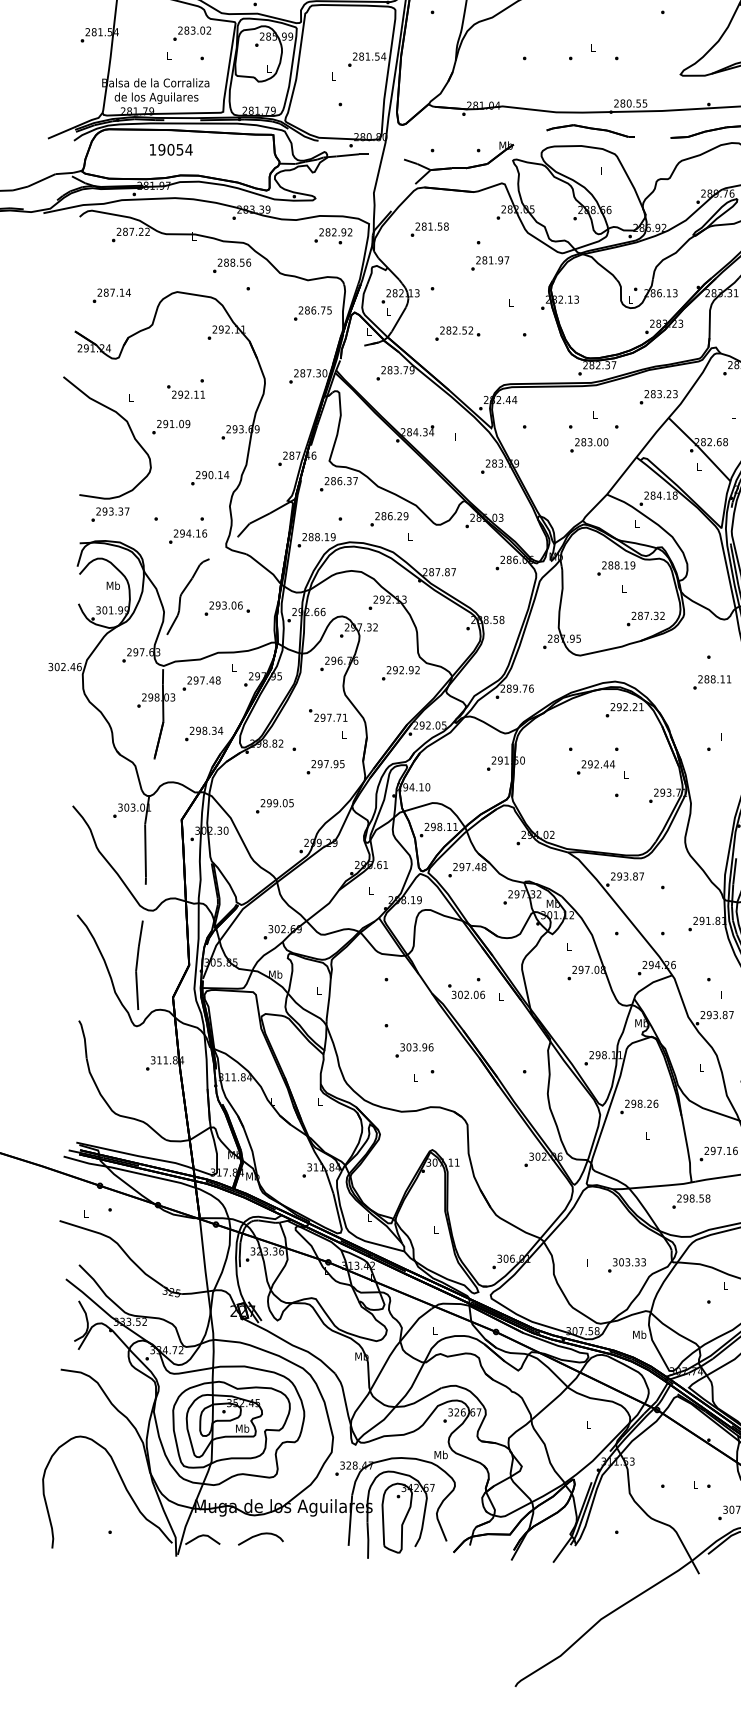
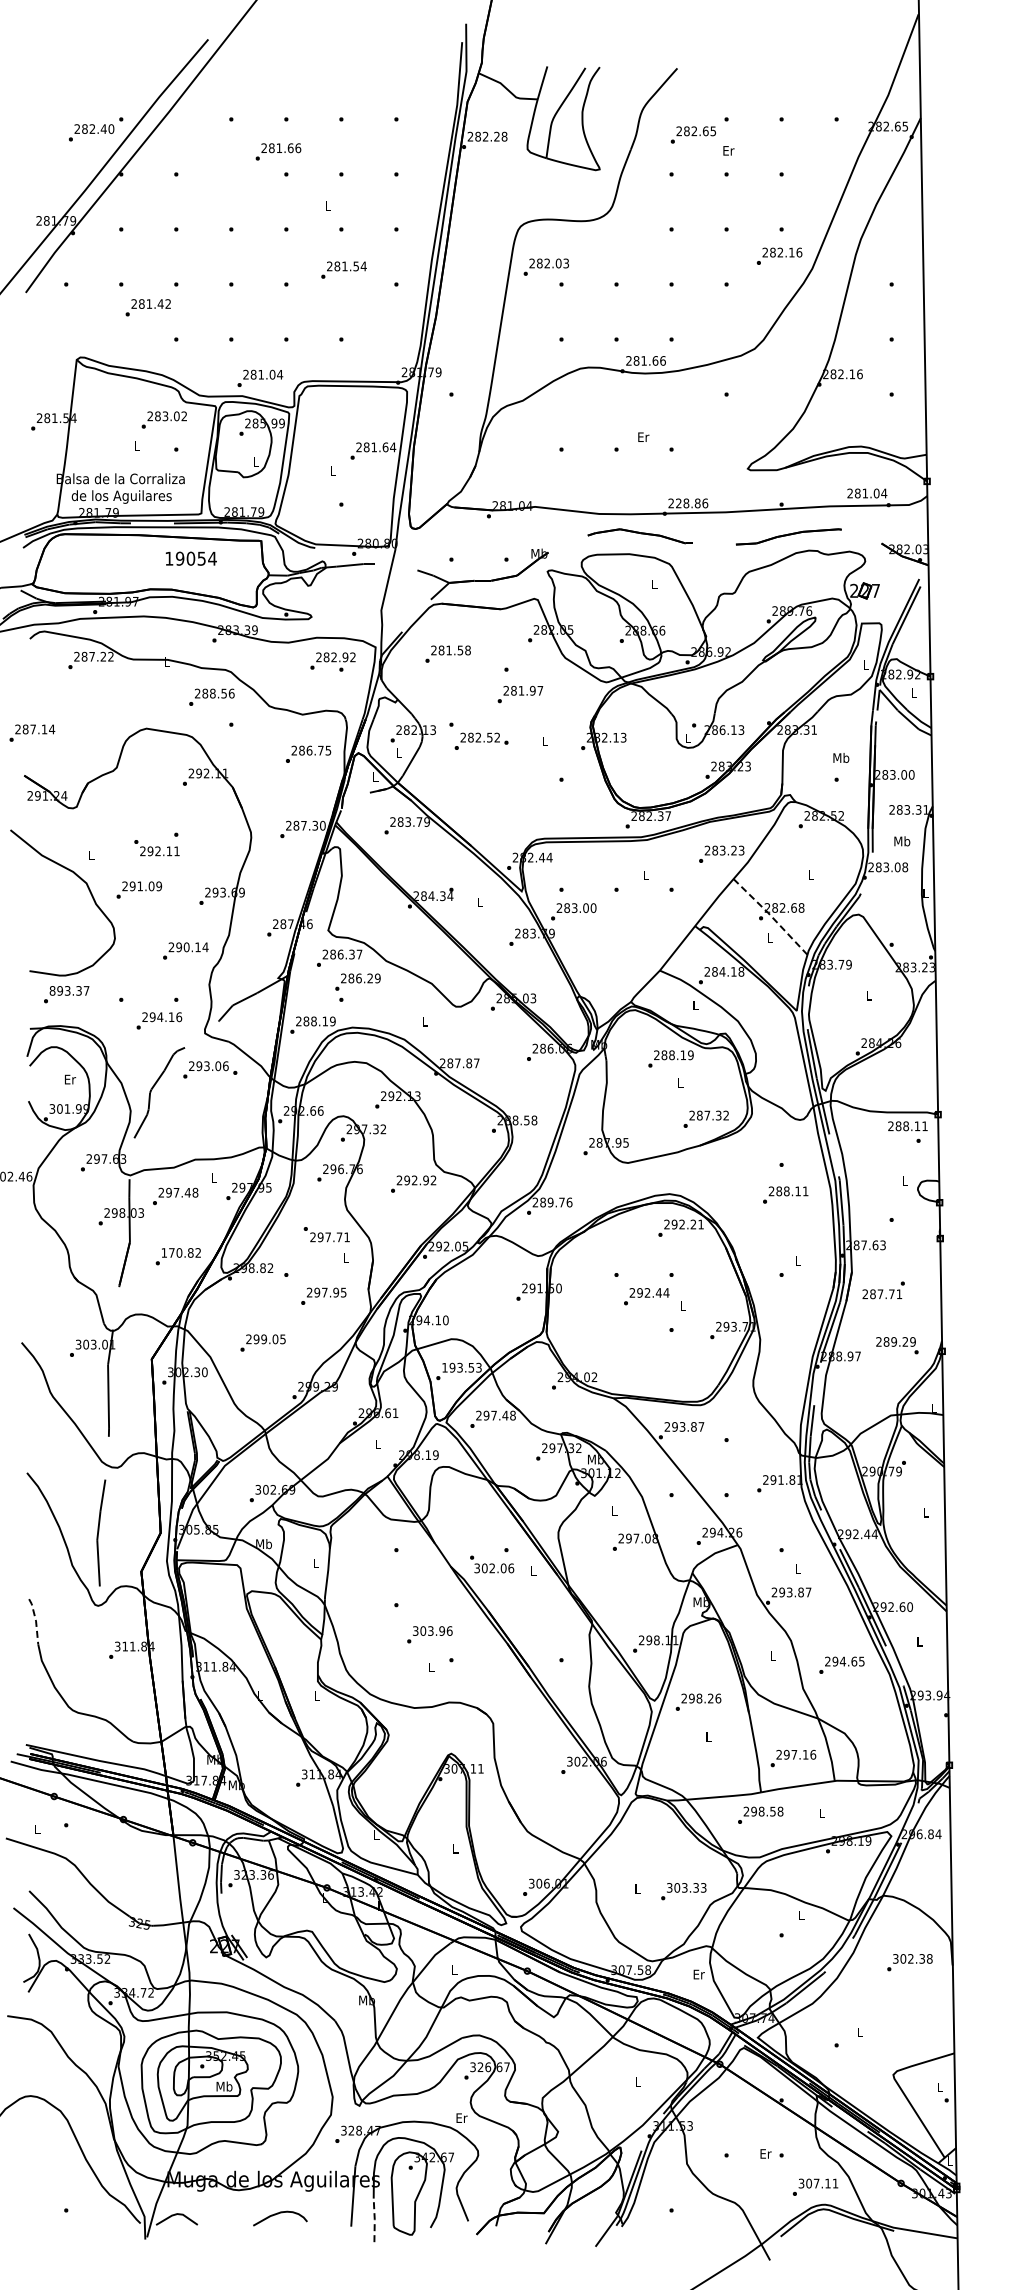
text: (593, 47) -> (643, 436), L -> Er
text: (377, 56) -> (385, 447), 281.54 -> 281.64
text: (634, 103) -> (692, 503), 280.55 -> 228.86
text: (170, 149) -> (190, 558), moved
text: (112, 295) -> (32, 732), moved
text: (457, 332) -> (481, 740), moved
text: (589, 445) -> (573, 911), moved
line: (699, 448) -> (770, 915), solid -> dashed
text: (98, 511) -> (52, 990), 293.37 -> 893.37
text: (389, 518) -> (357, 981), moved
text: (113, 585) -> (70, 1079), Mb -> Er
text: (227, 608) -> (210, 1069), moved
text: (206, 730) -> (181, 1252), 298.34 -> 170.82
text: (440, 826) -> (461, 1367), 298.11 -> 193.53
line: (85, 1039) -> (36, 1621), solid -> dashed
text: (639, 1334) -> (698, 1974), Mb -> Er
text: (440, 1455) -> (461, 2118), Mb -> Er
text: (695, 1484) -> (765, 2153), L -> Er
curve: (259, 1535) -> (278, 2214), moved
line: (368, 1539) -> (374, 2219), solid -> dashed

